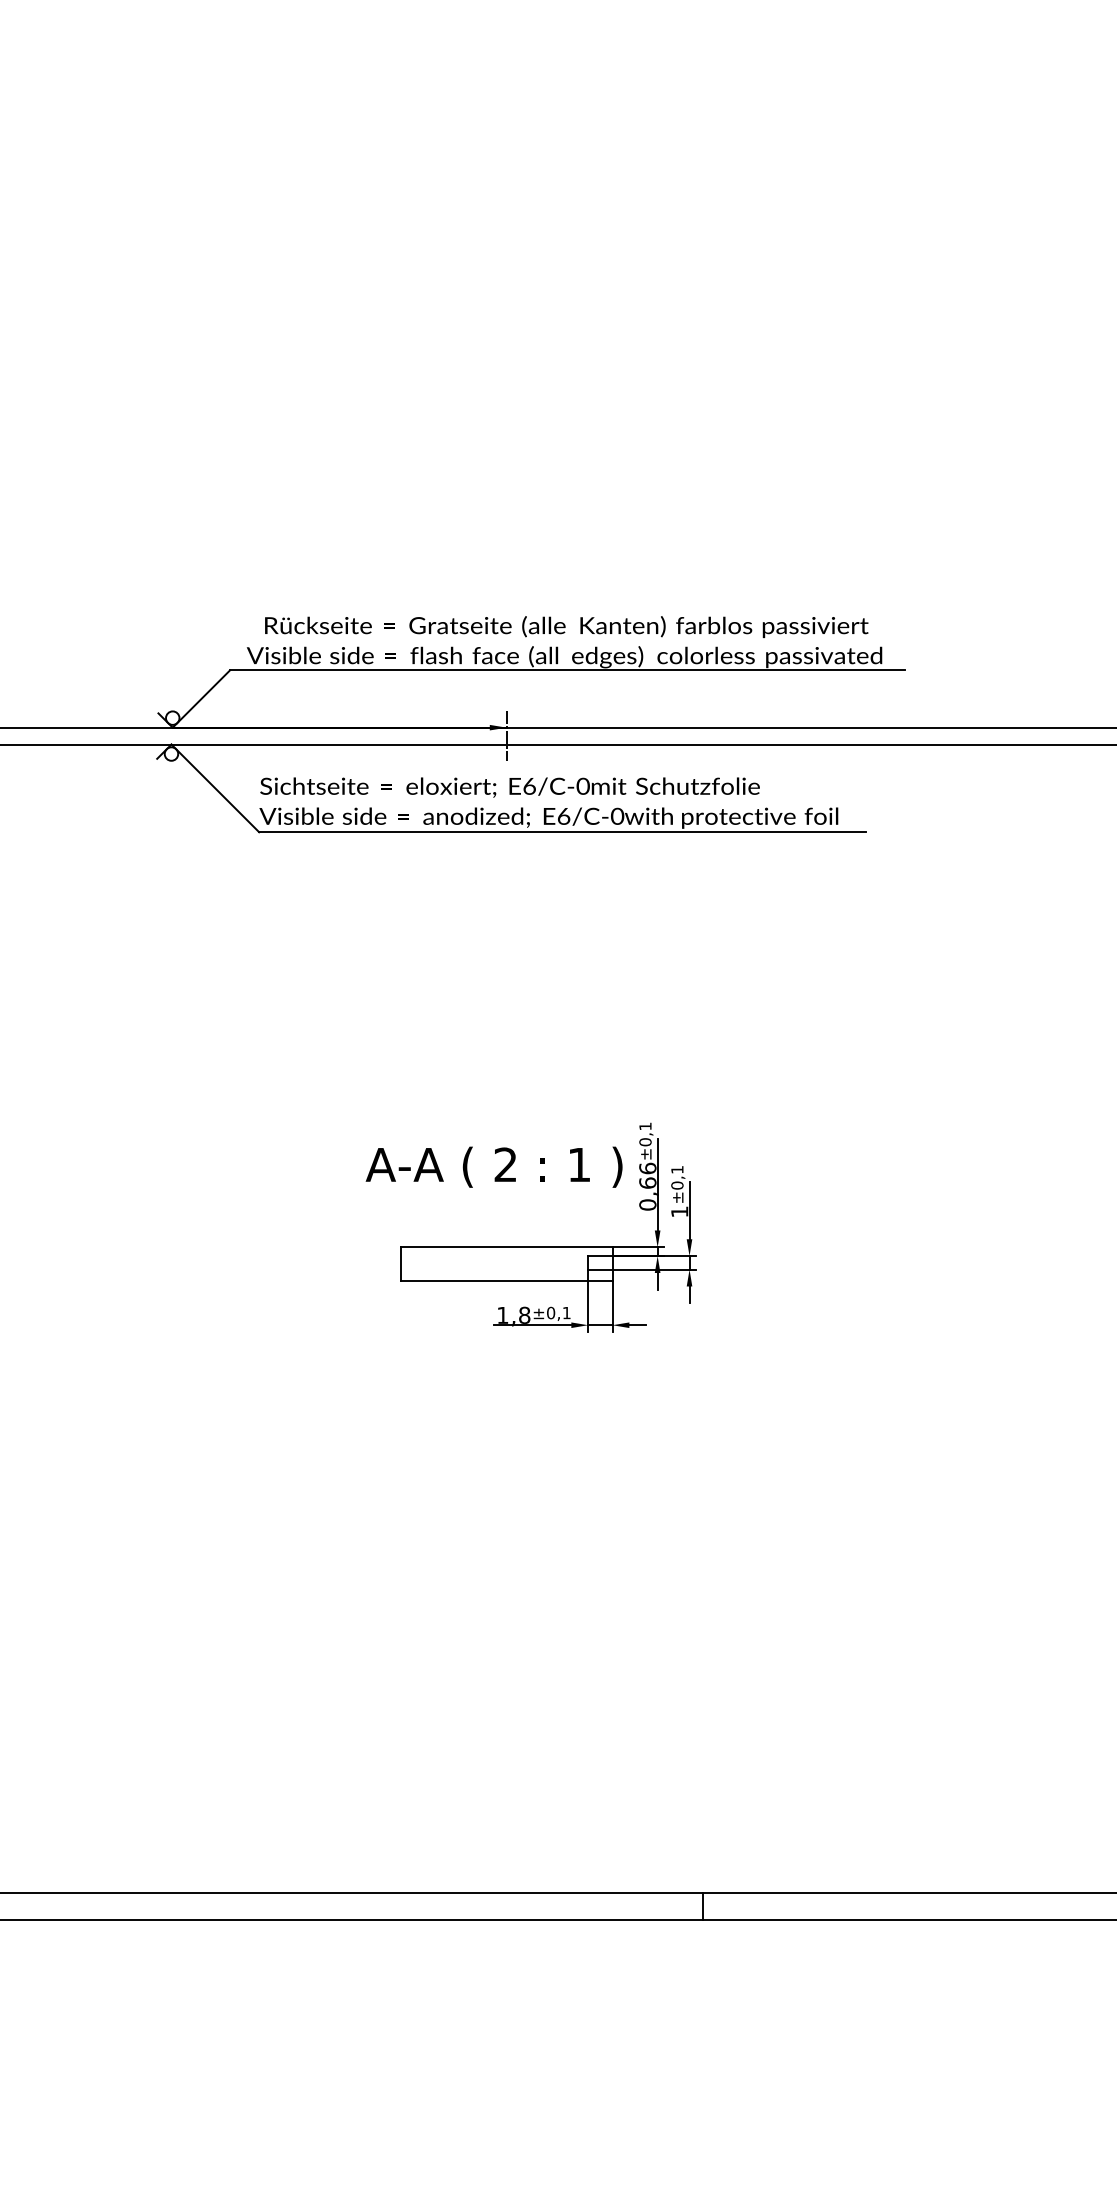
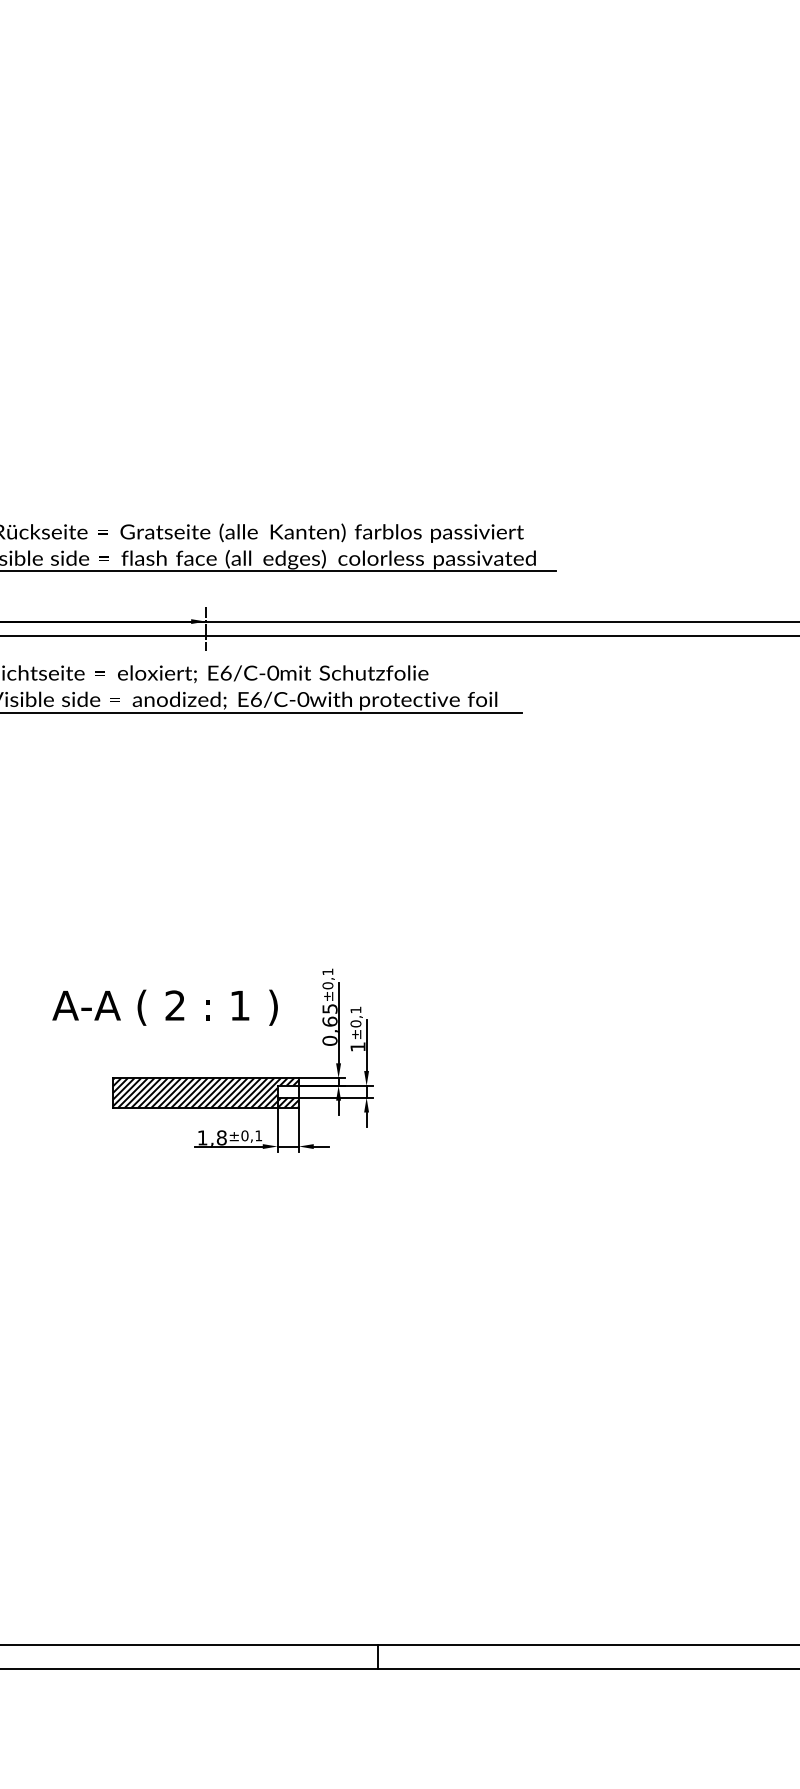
text: (493, 1166) -> (164, 1007), moved
text: (647, 1168) -> (329, 1008), 0,66 -> 0,65
hatch: (506, 1264) -> (205, 1093), added

